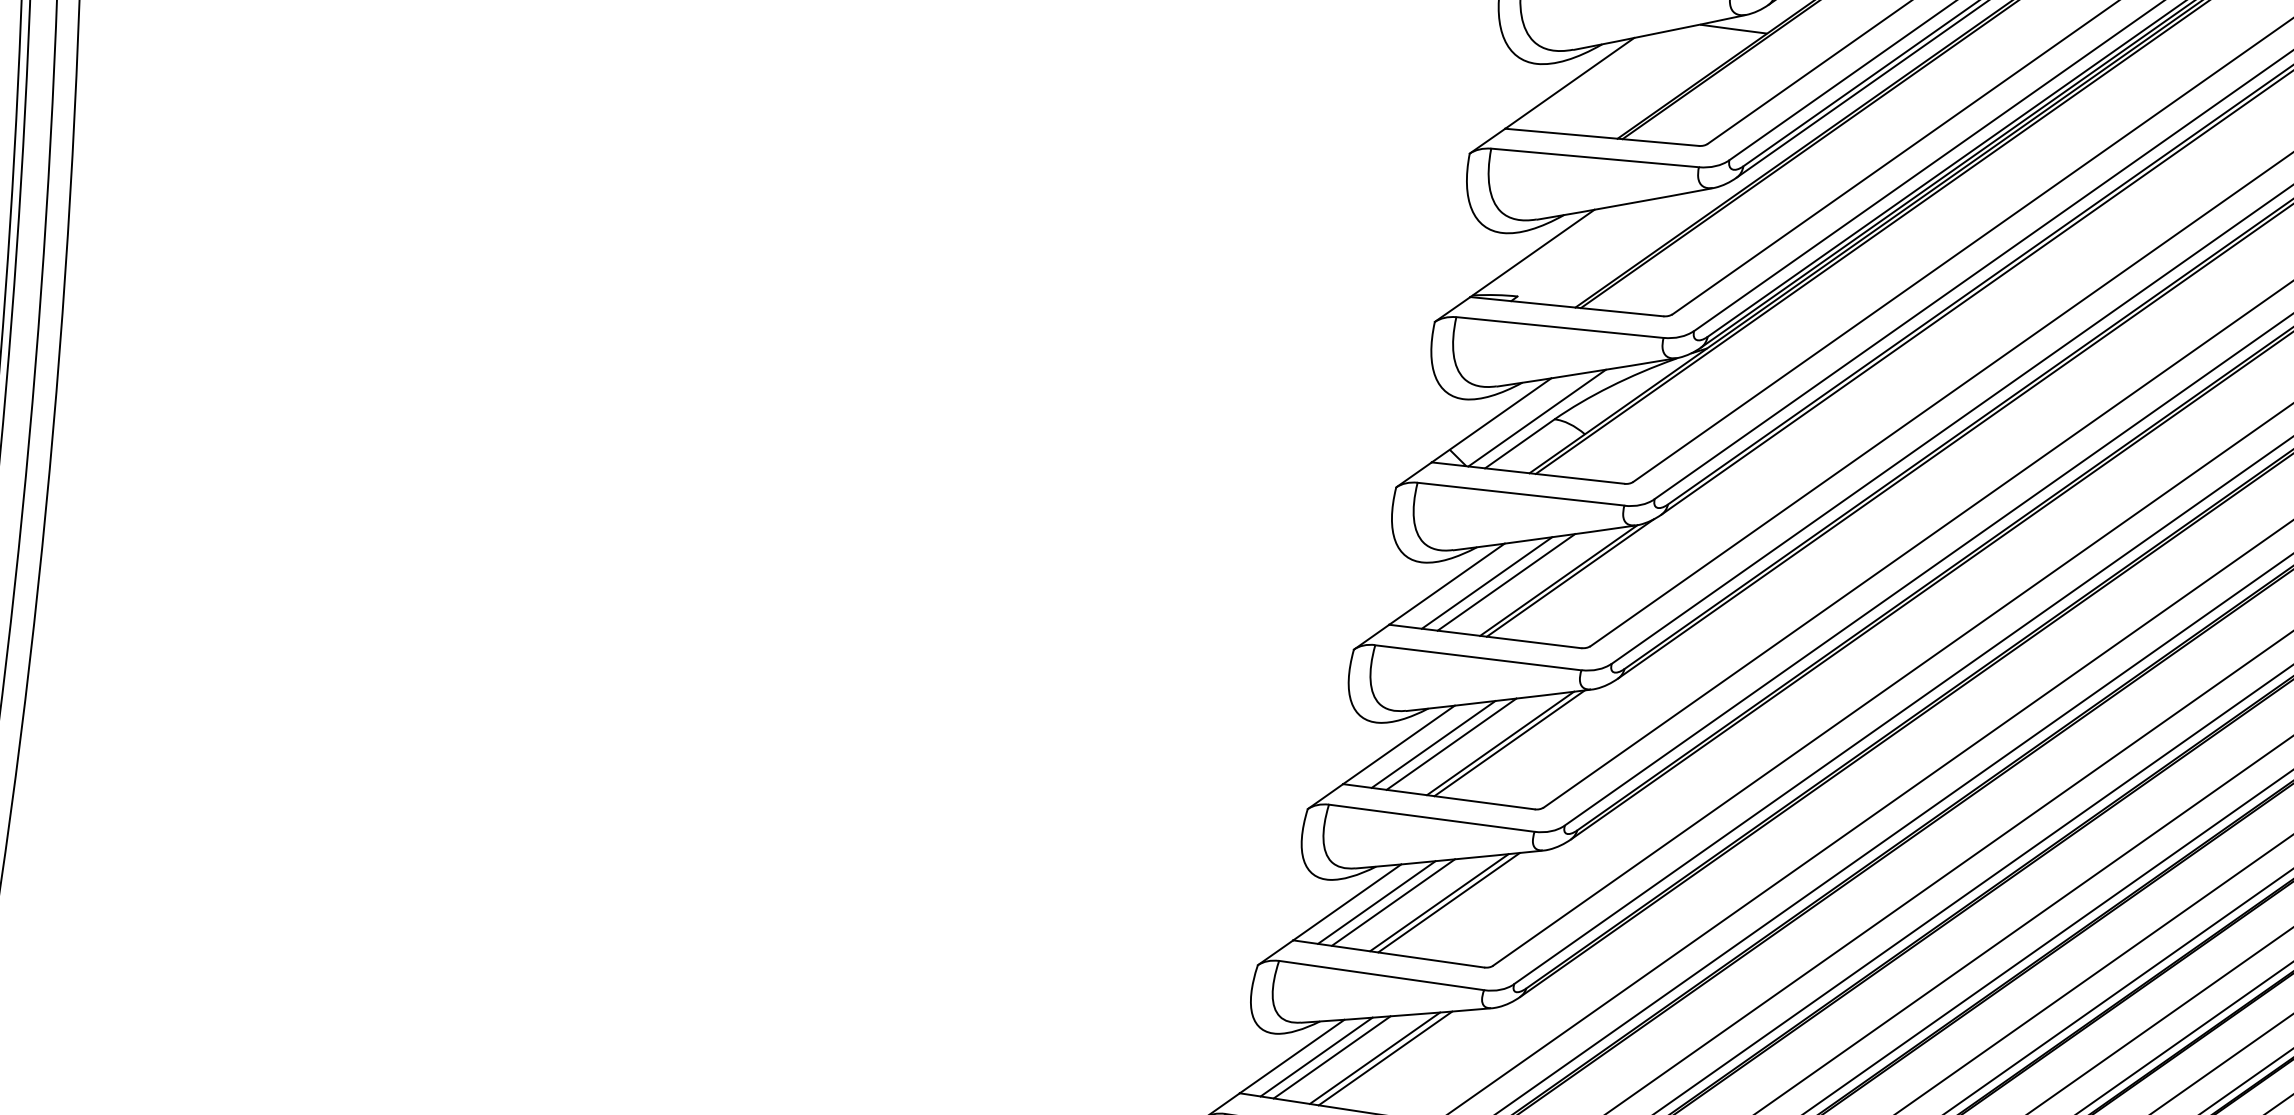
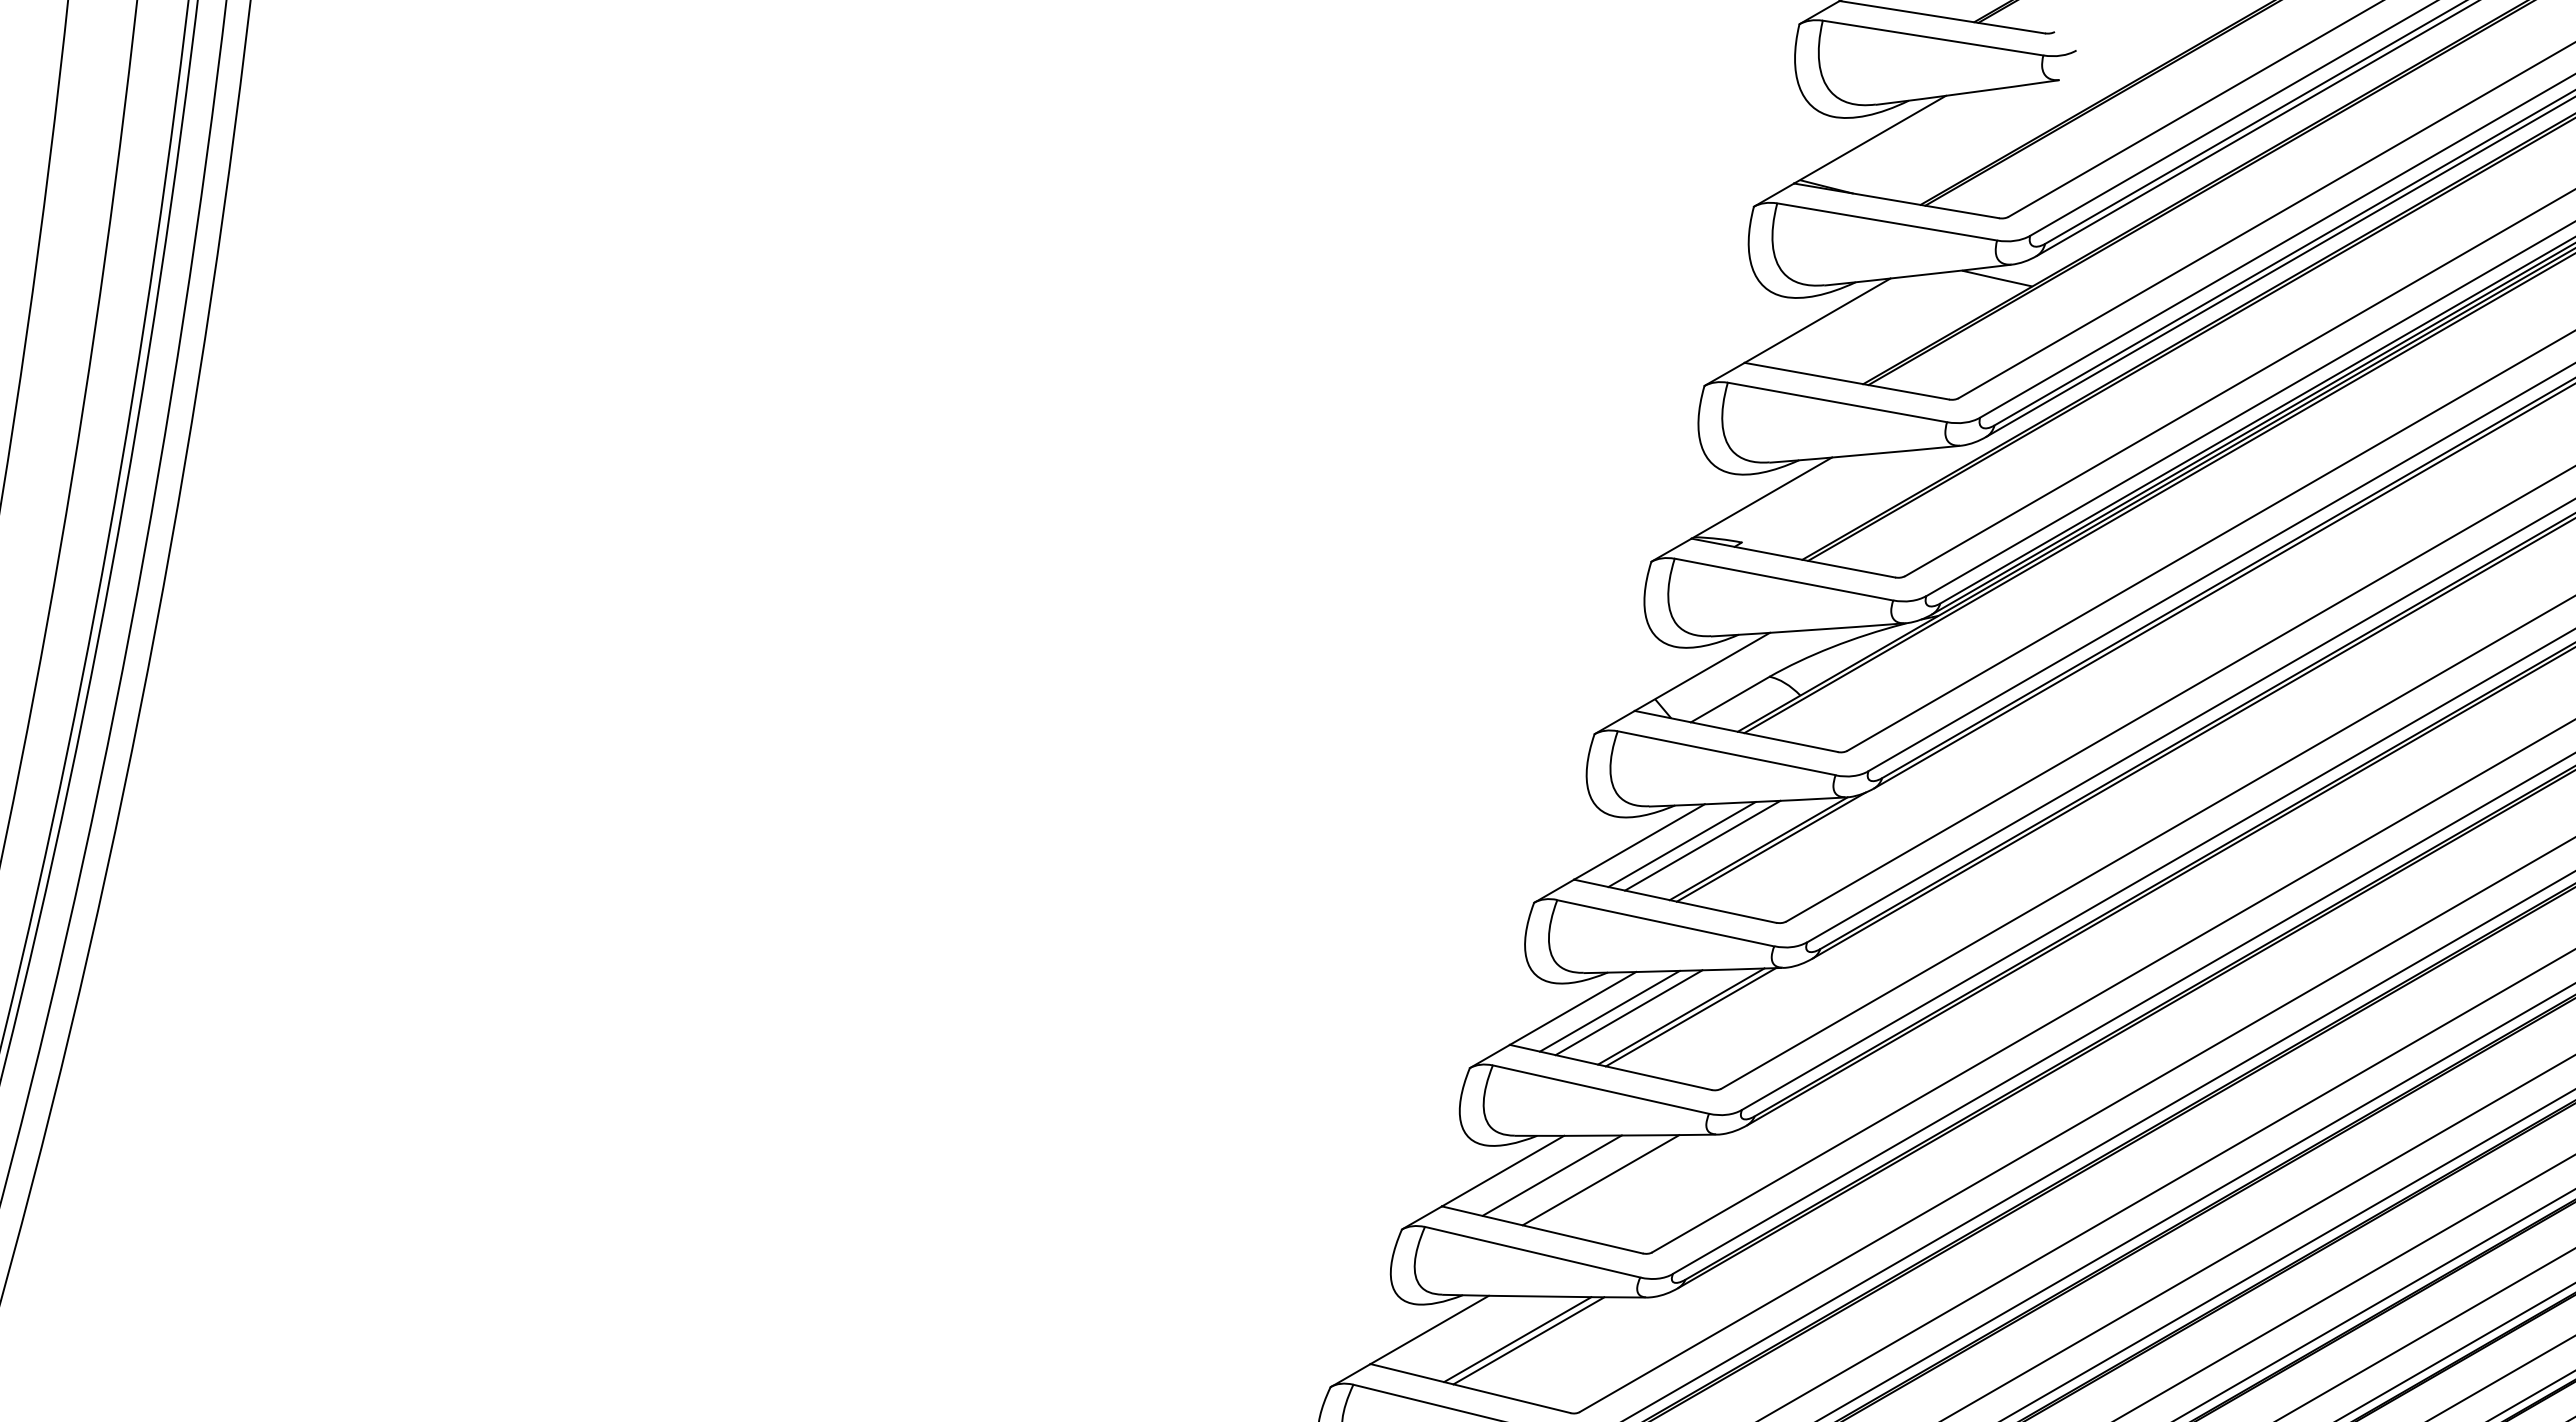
line: (1536, 417) -> (1750, 673), removed
line: (1376, 901) -> (1534, 1173), removed
line: (1449, 902) -> (1611, 1180), removed
line: (1316, 1056) -> (1455, 1332), removed
line: (1332, 1057) -> (1472, 1334), removed

